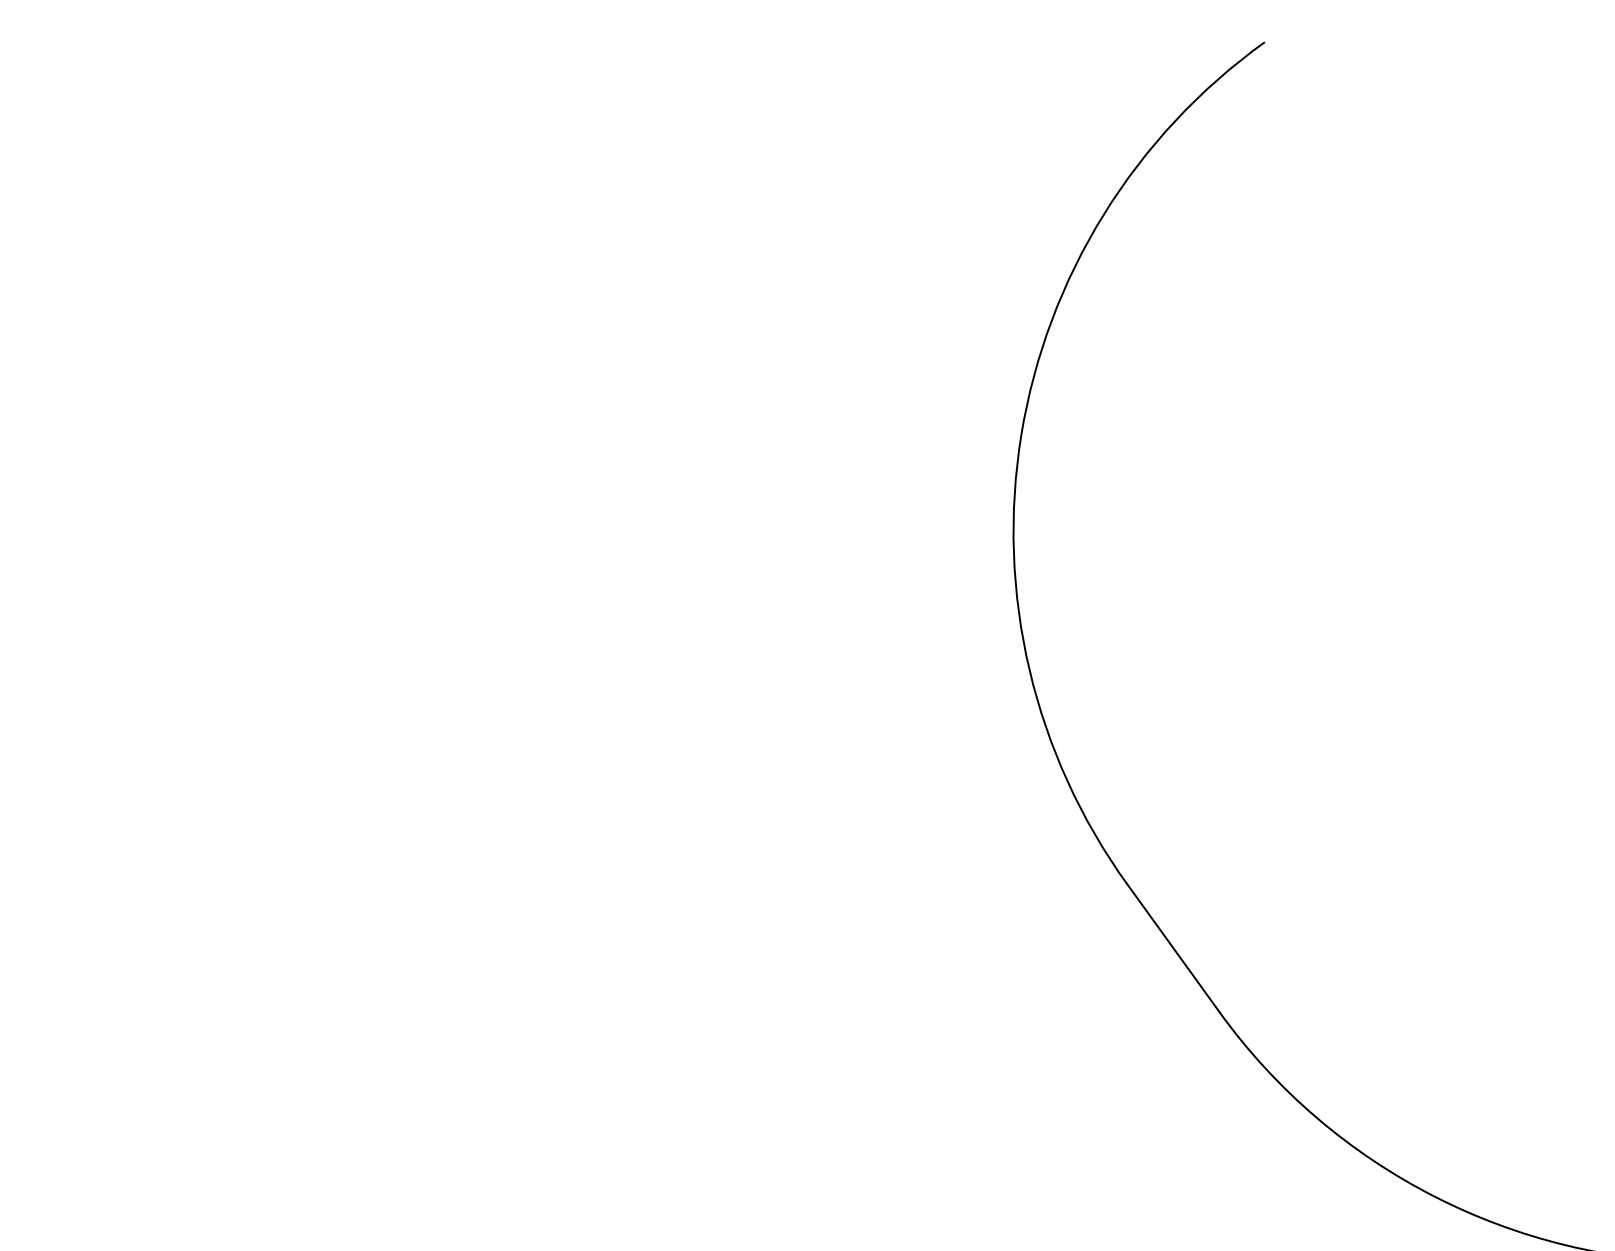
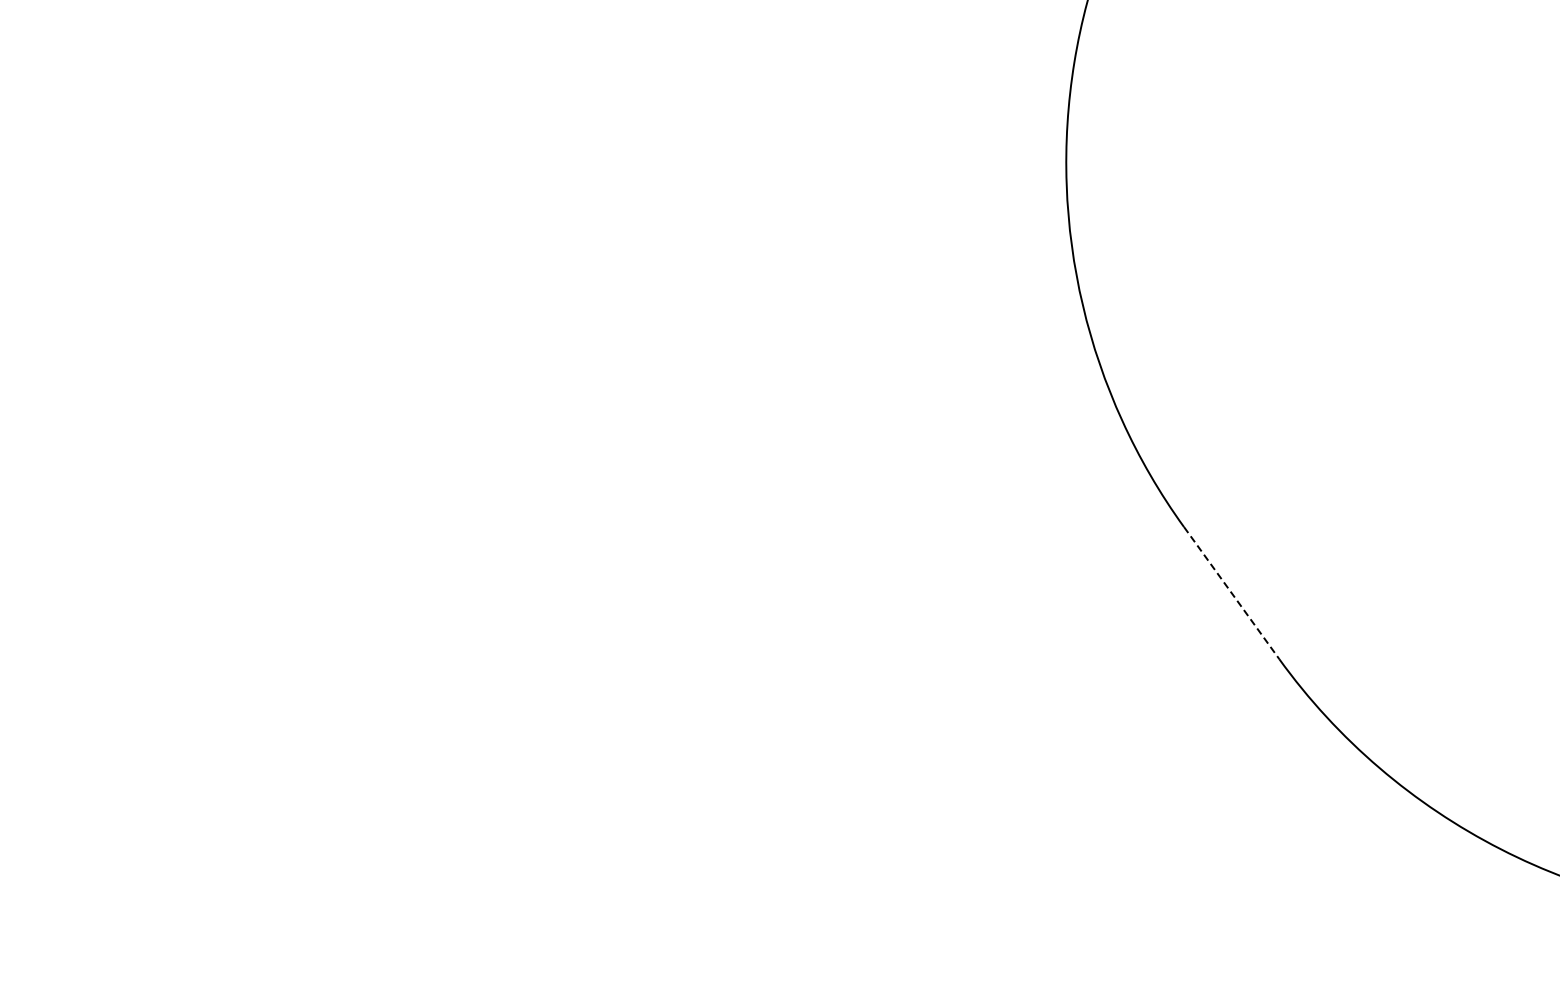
line: (1173, 948) -> (1231, 593), solid -> dashed

